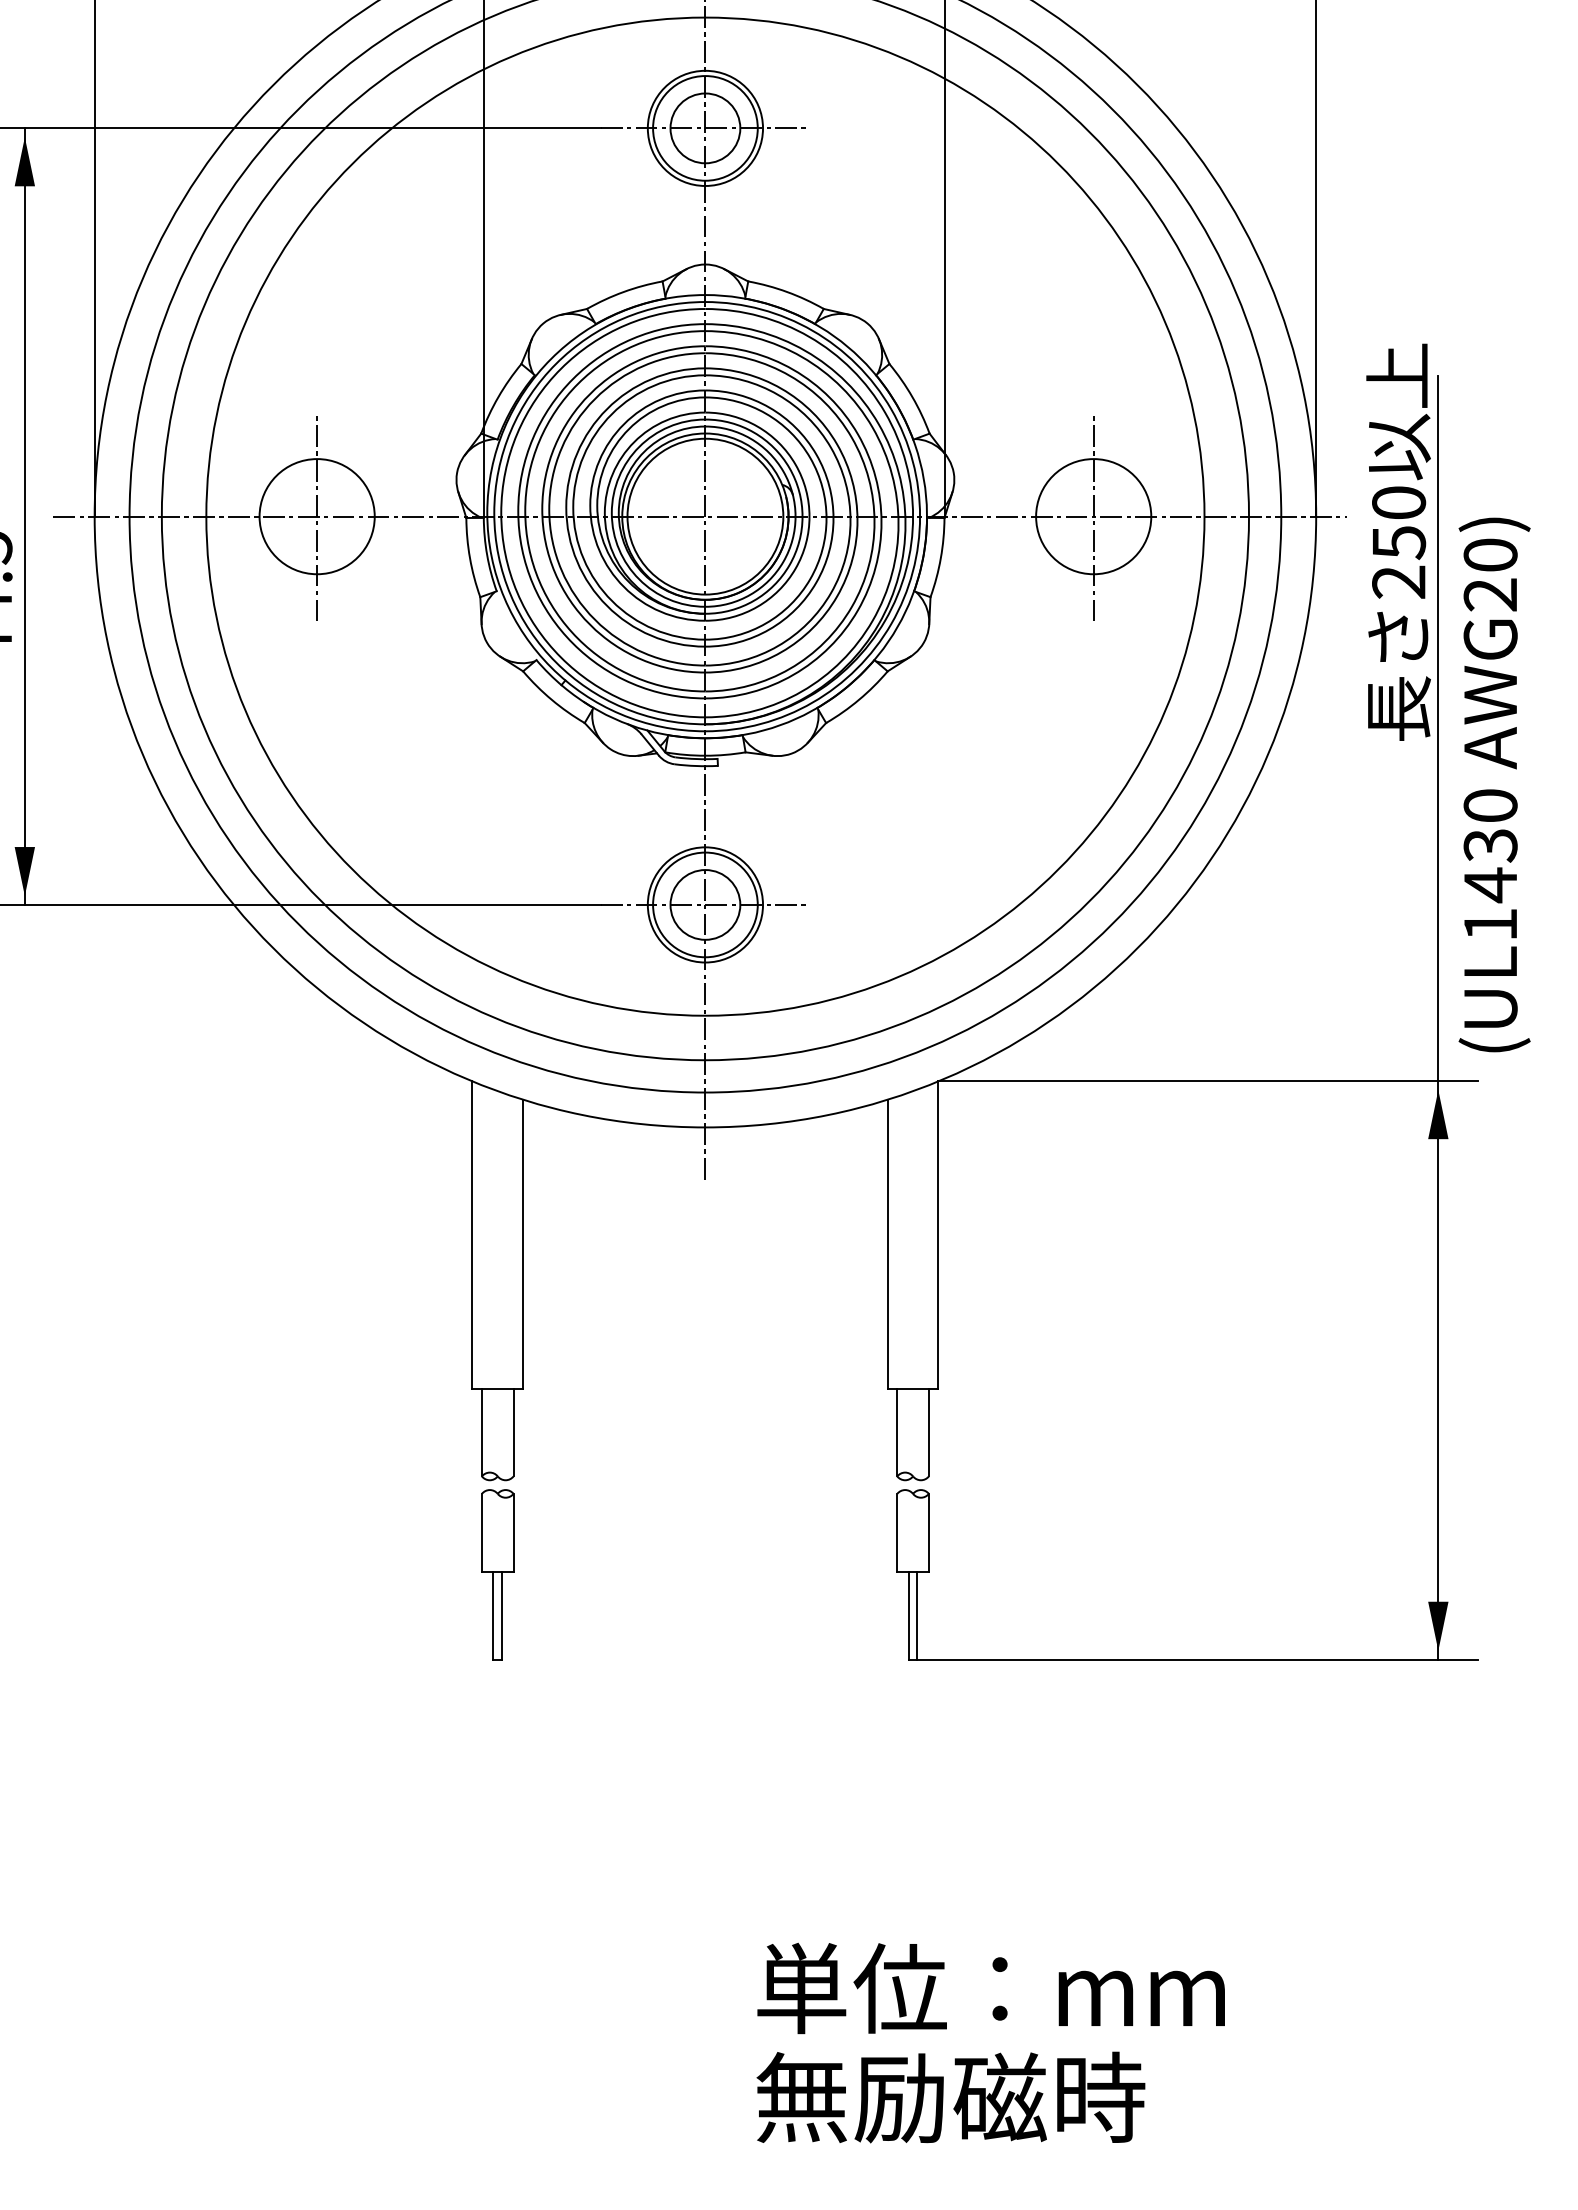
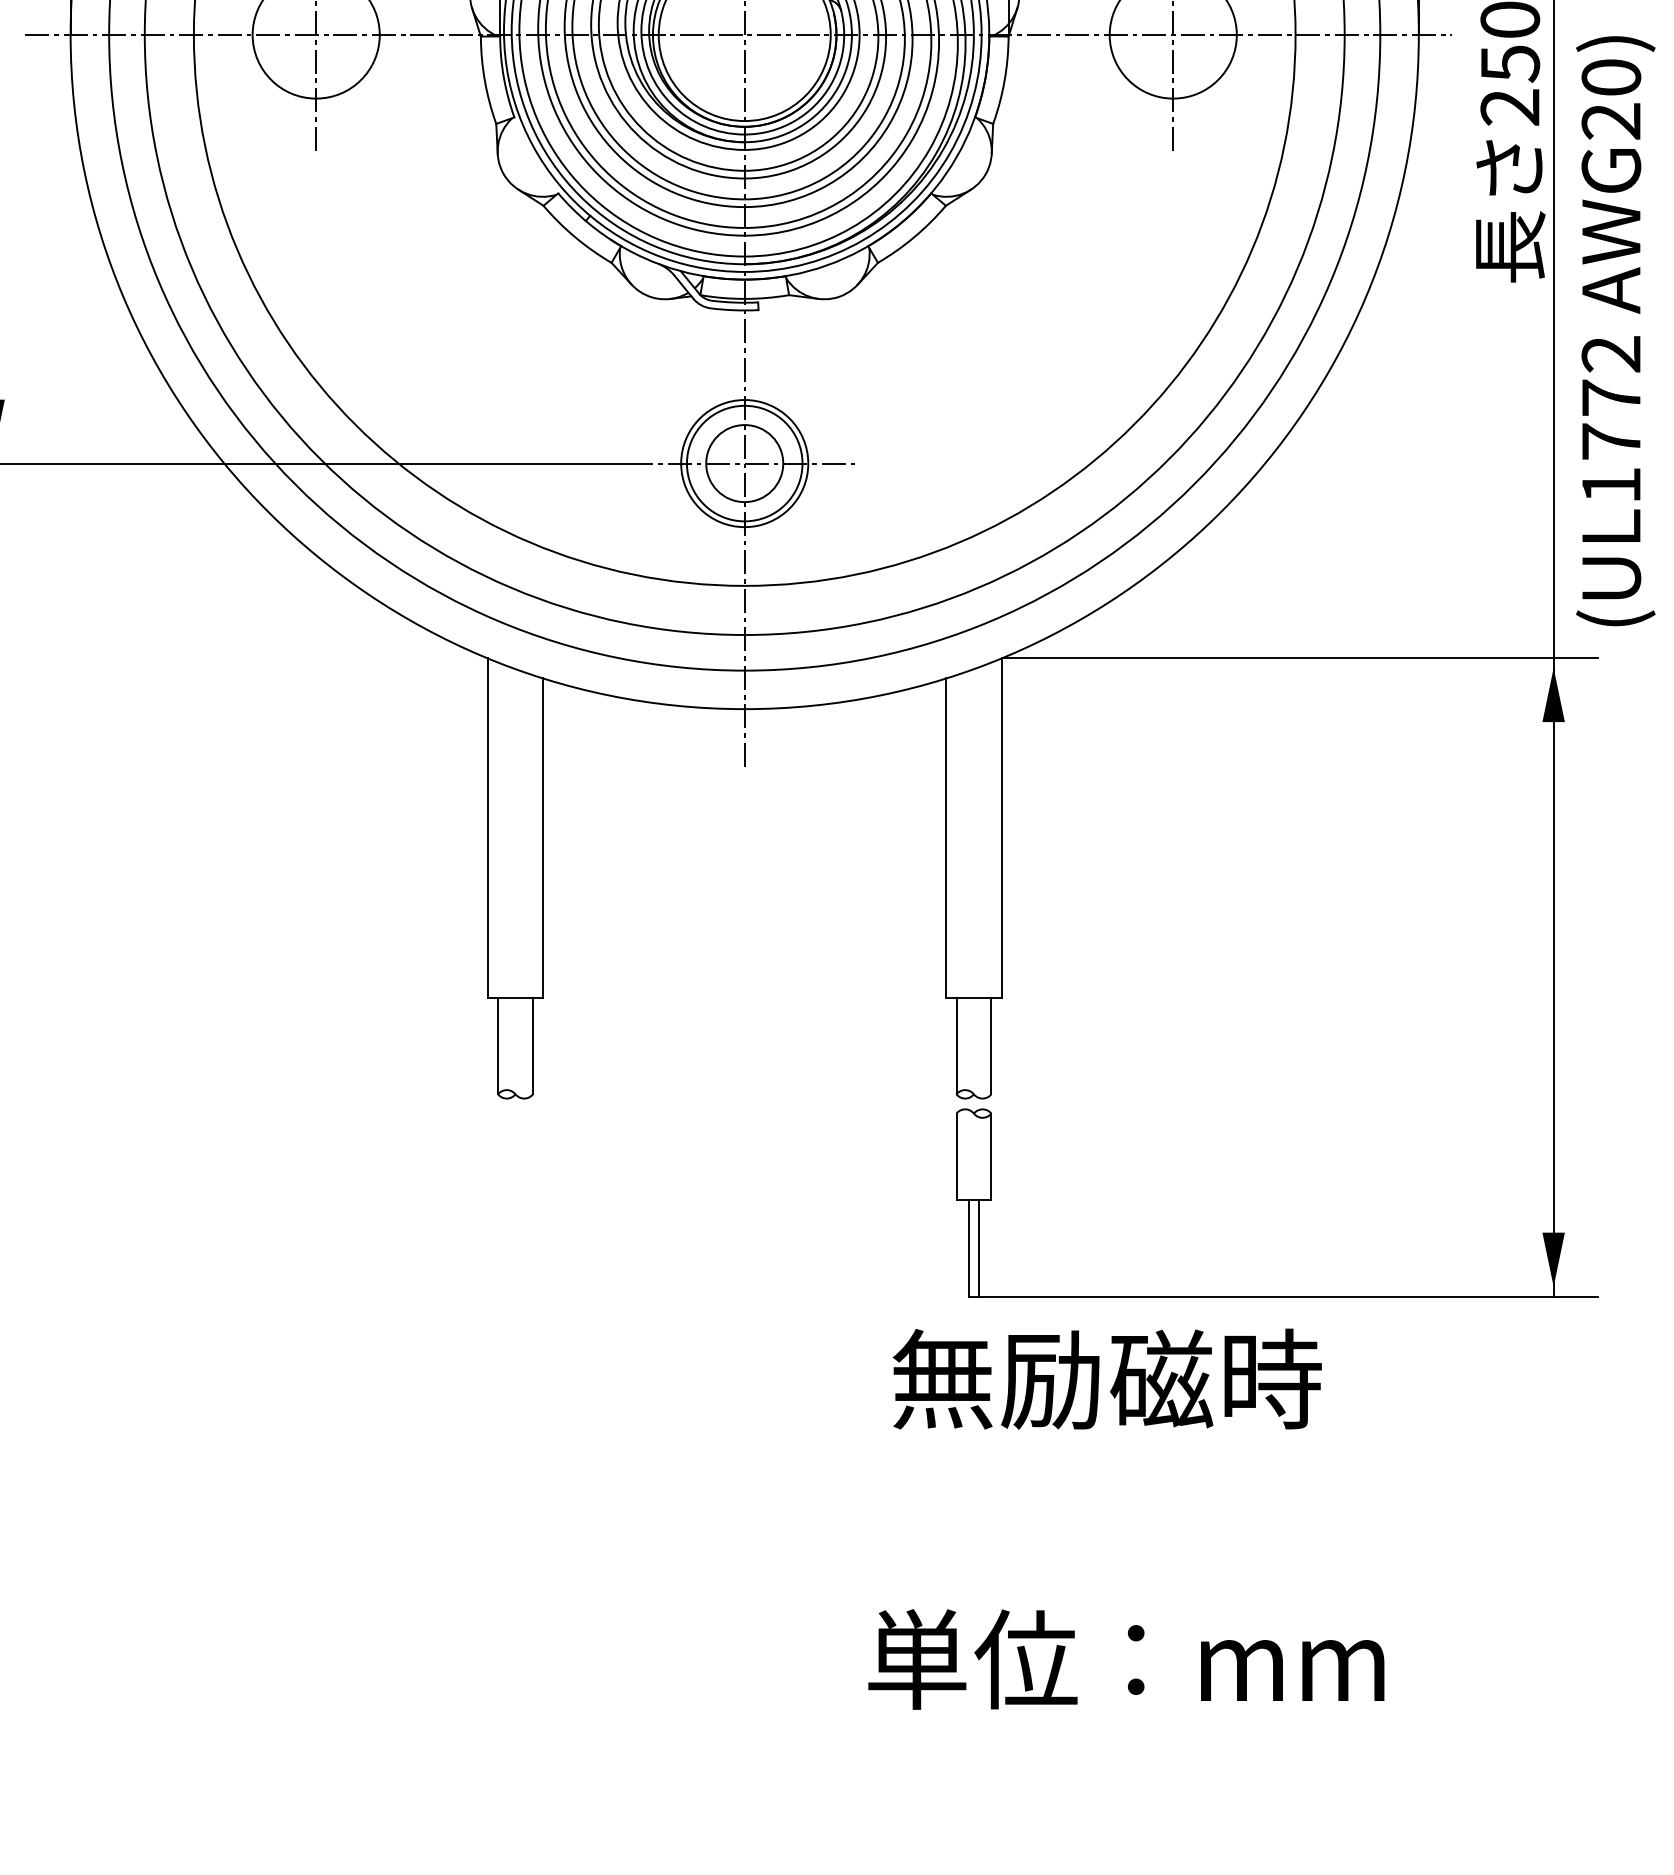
text: (1490, 846) -> (1611, 399), (UL1430 -> (UL1772
part: (497, 1574) -> (515, 1202), removed
text: (990, 1988) -> (1125, 1659), moved
text: (950, 2097) -> (1106, 1379), moved

